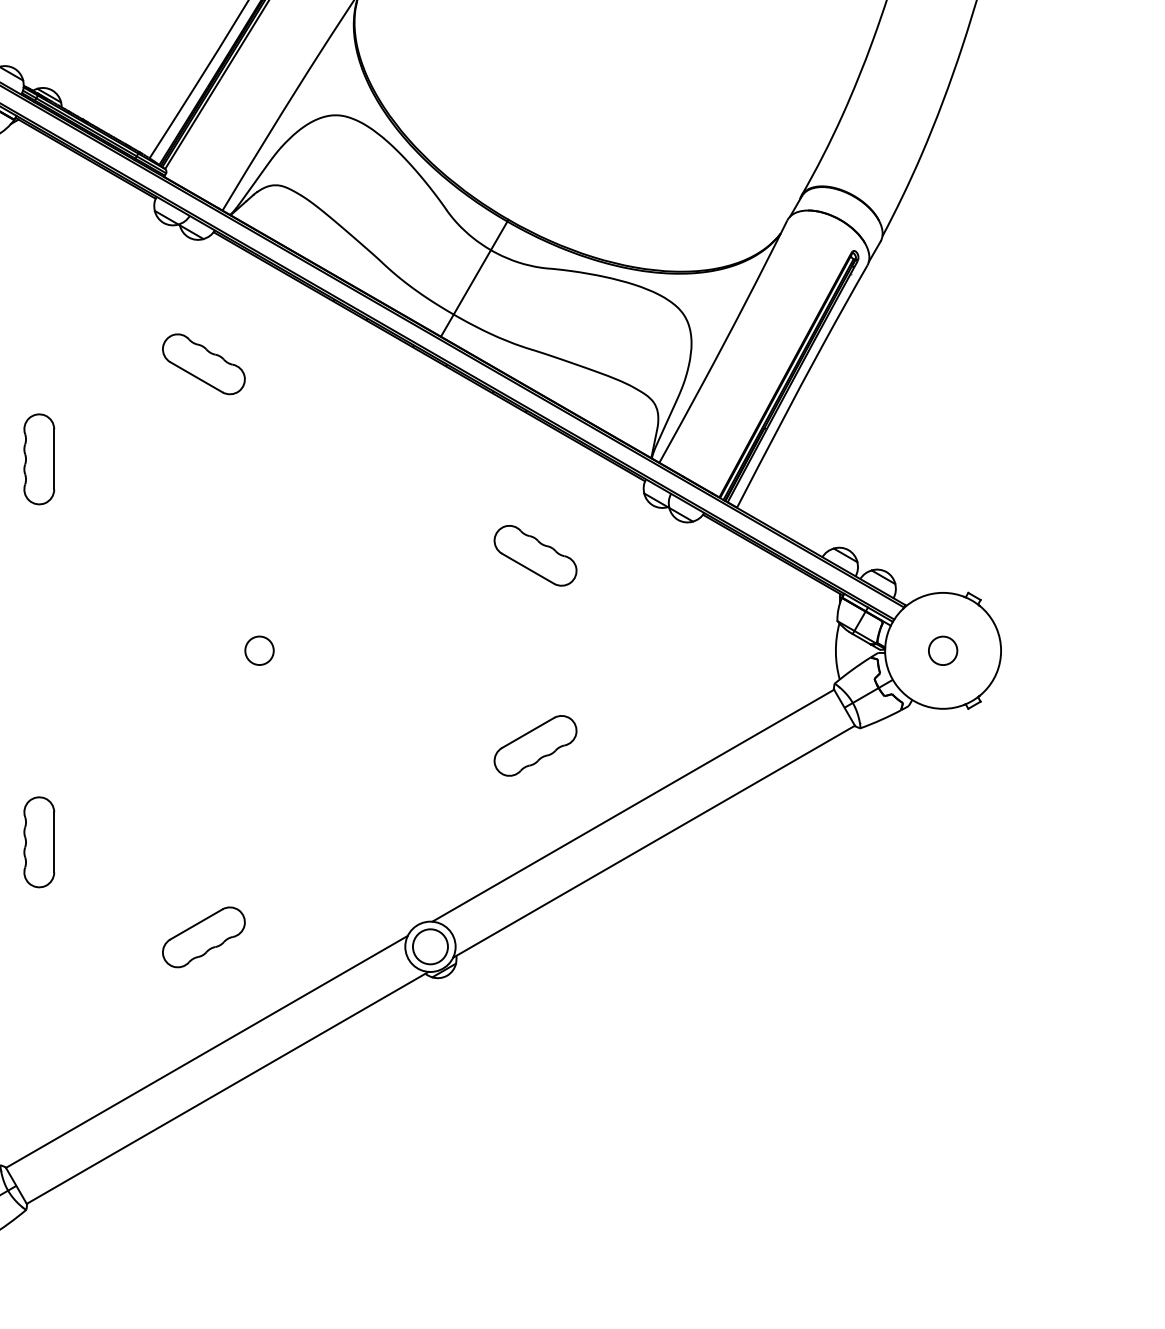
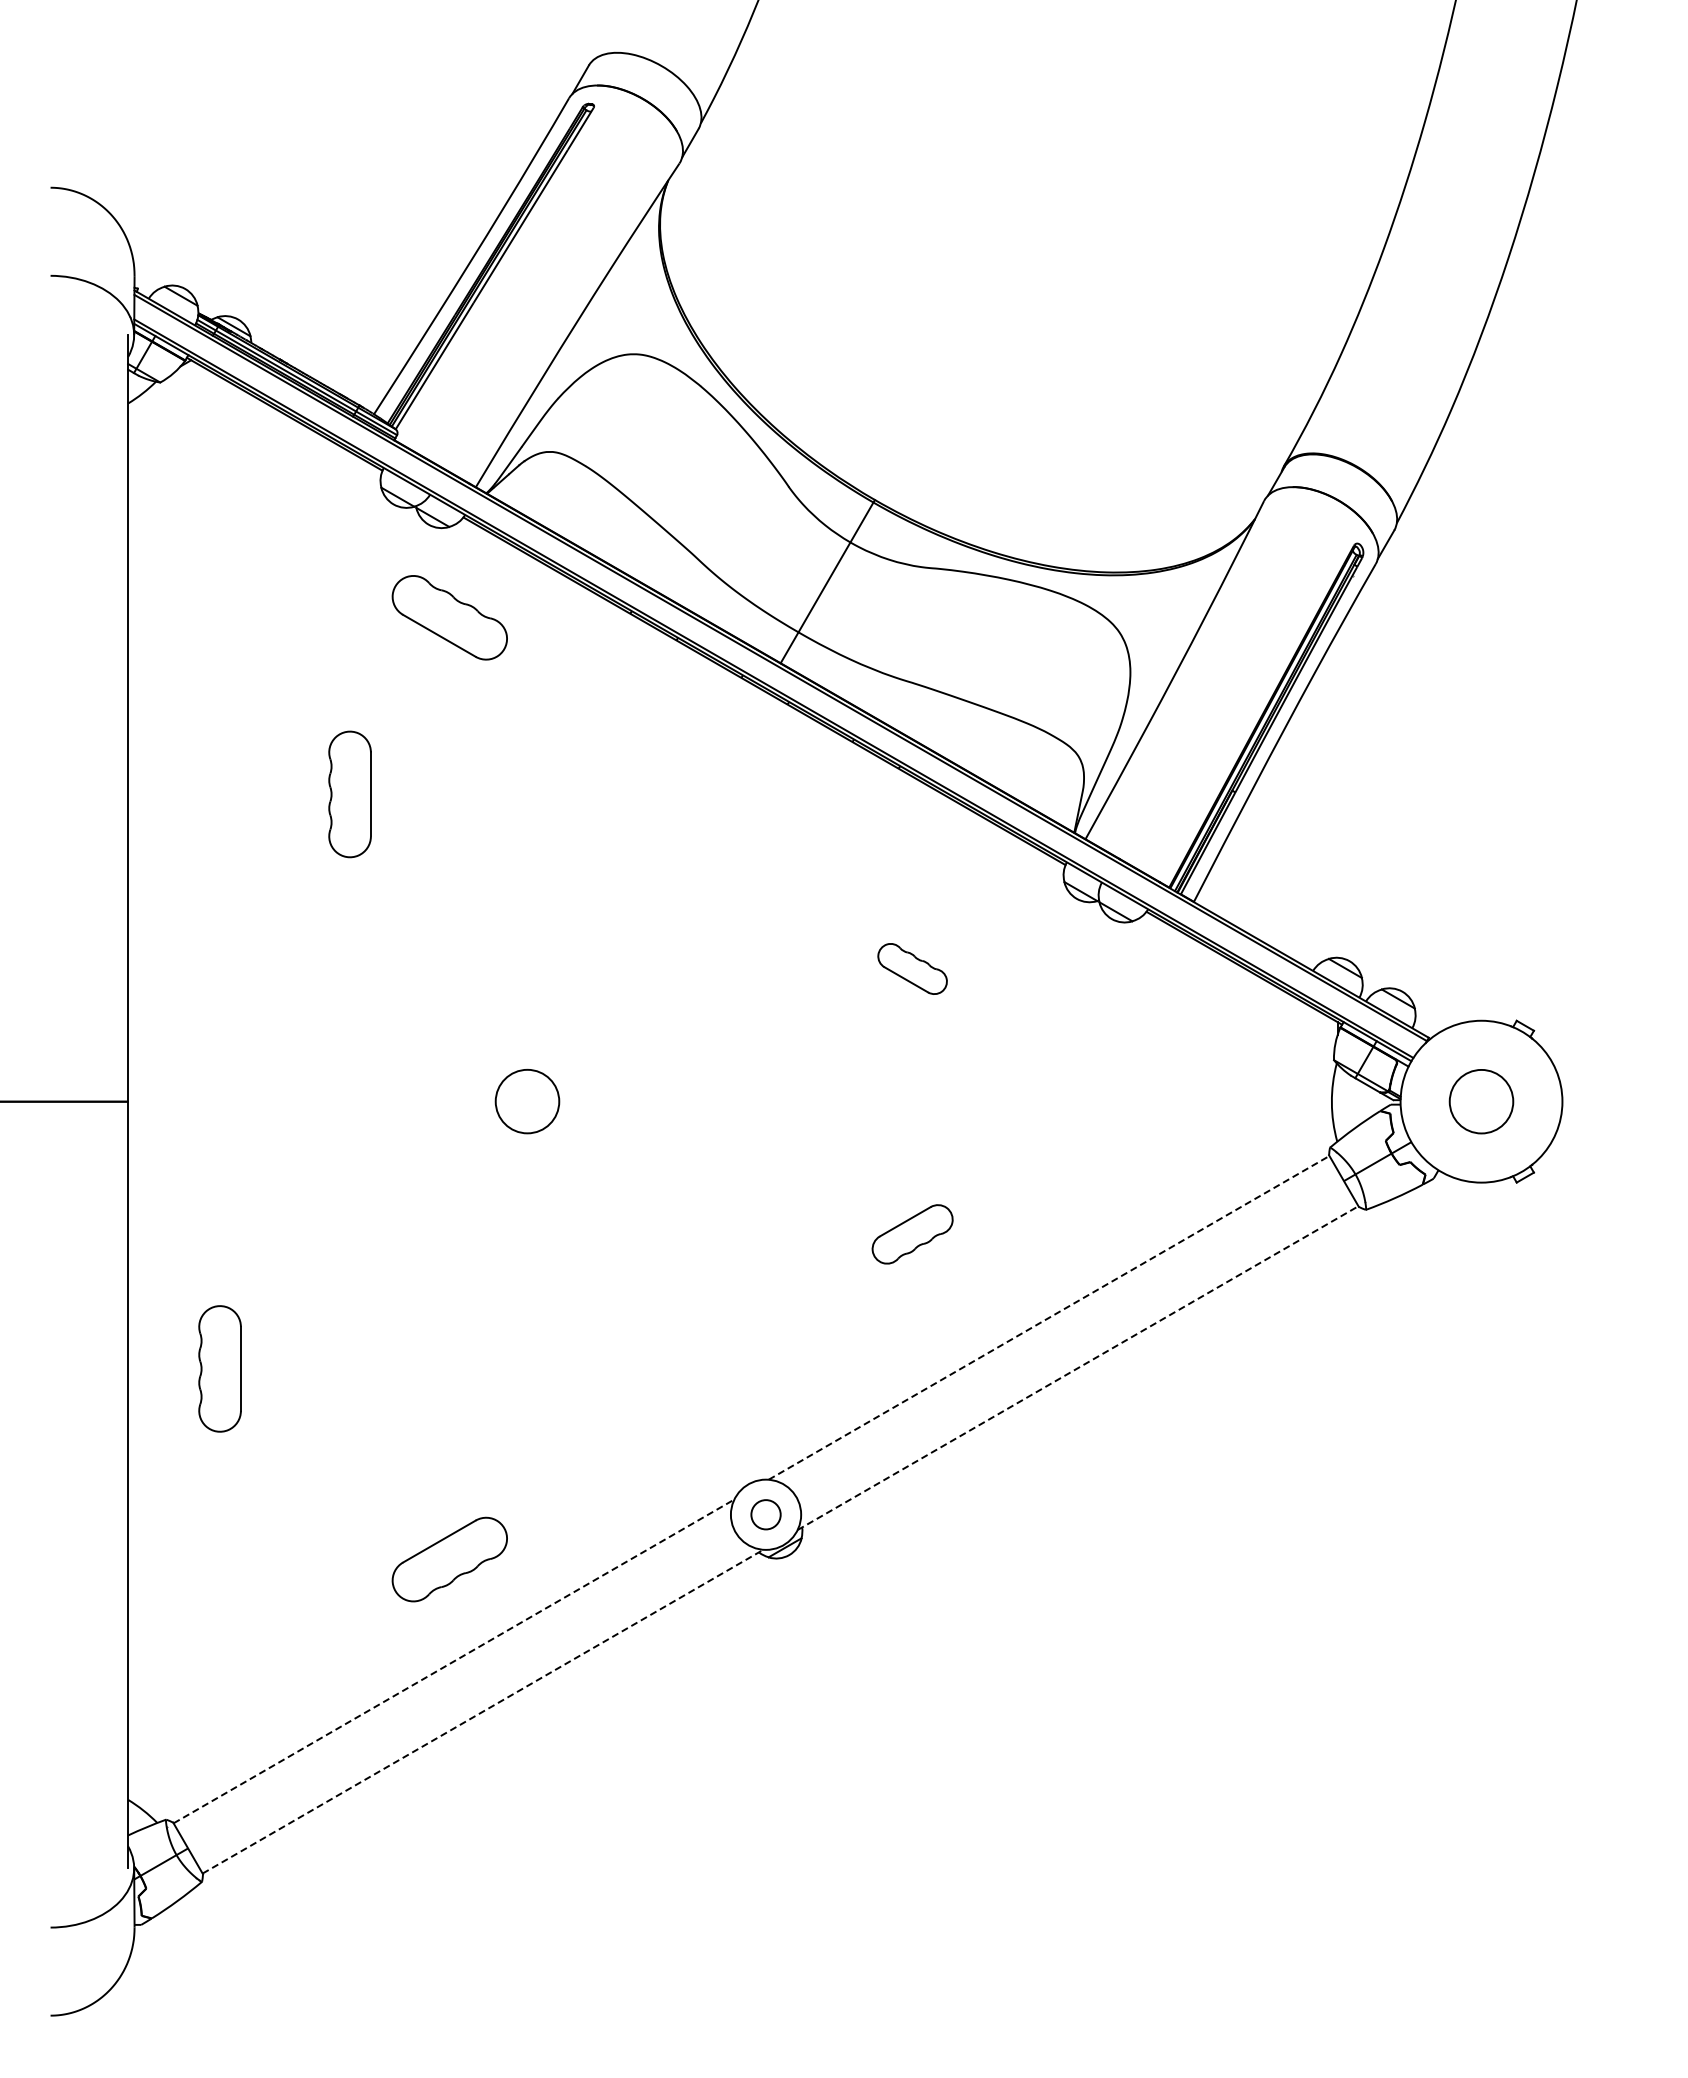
part: (203, 364) -> (449, 617), moved
part: (38, 459) -> (349, 794), moved
part: (535, 555) -> (912, 968), size x0.6
circle: (259, 650) -> (527, 1101), size x1.6
circle: (943, 650) -> (1481, 1101), size x1.6
part: (535, 746) -> (912, 1234), size x0.7
line: (633, 805) -> (1049, 1317), solid -> dashed
line: (654, 842) -> (1078, 1368), solid -> dashed
part: (203, 937) -> (449, 1559), moved
circle: (430, 946) -> (765, 1514), size x0.6
line: (207, 1051) -> (454, 1661), solid -> dashed
line: (228, 1087) -> (483, 1711), solid -> dashed

